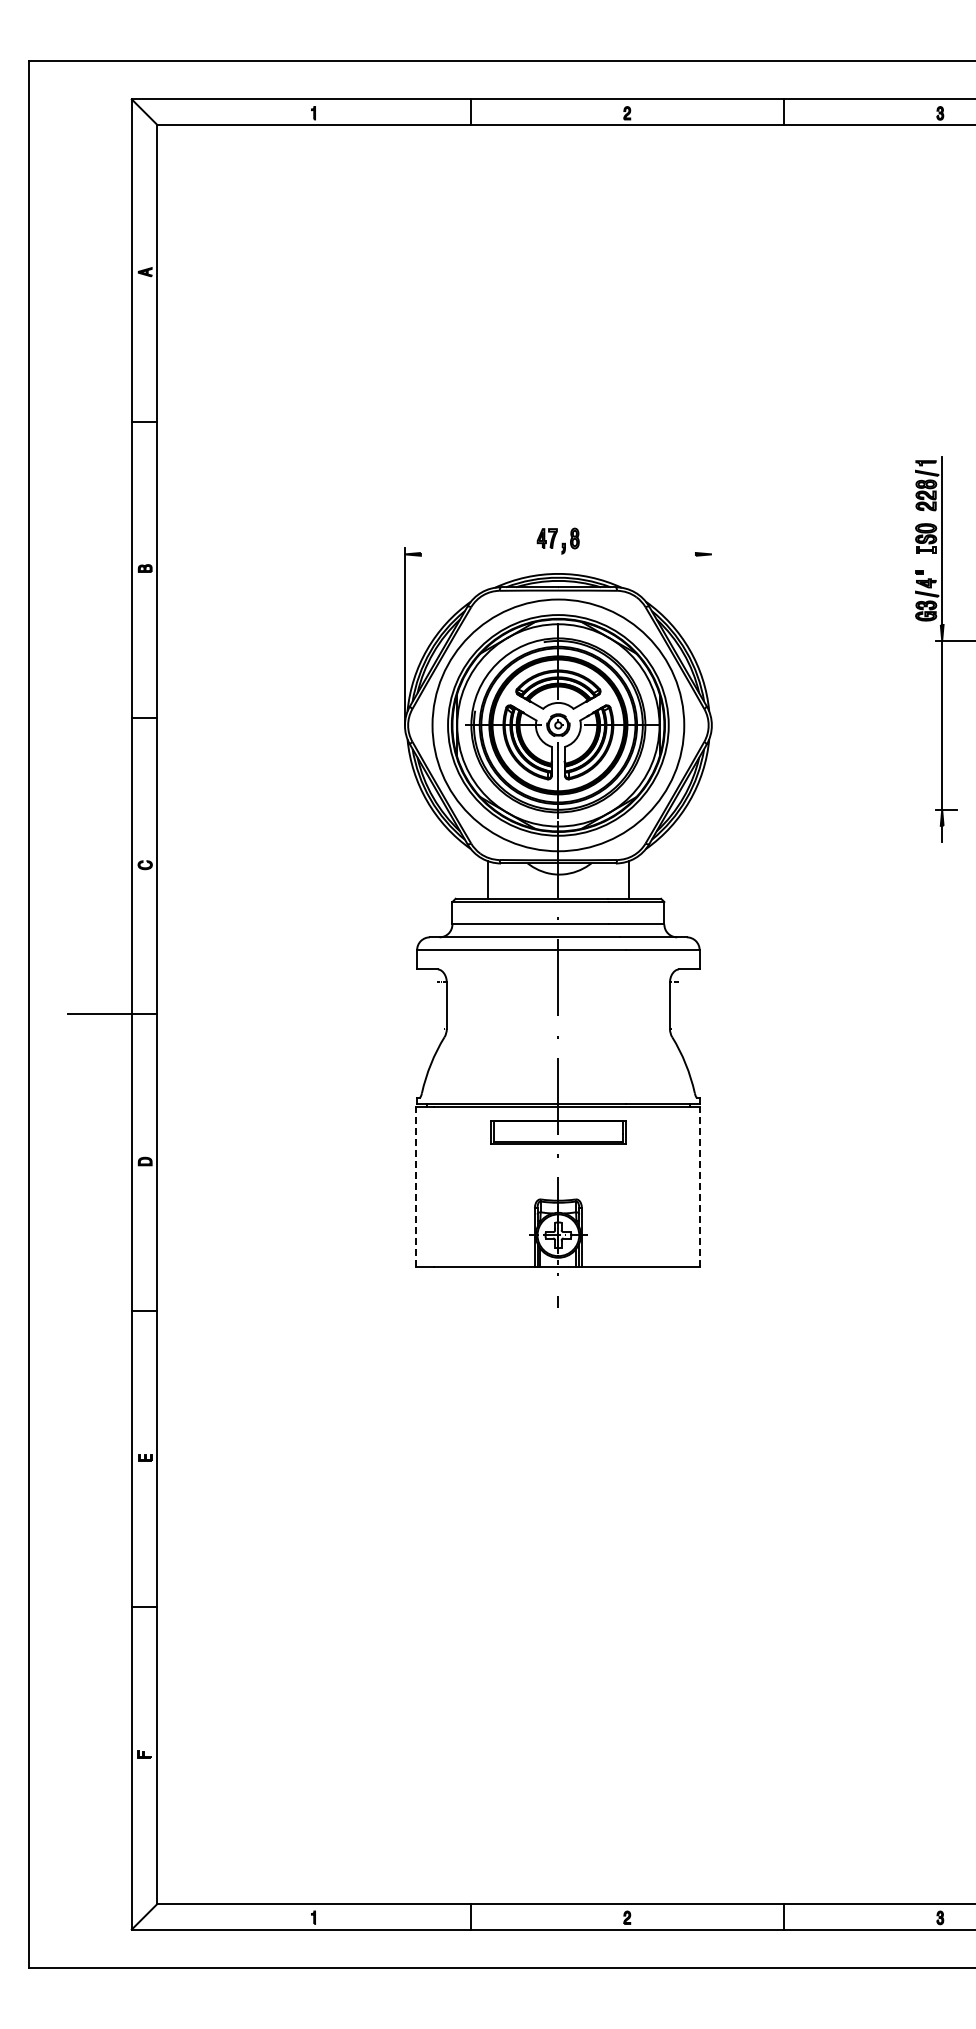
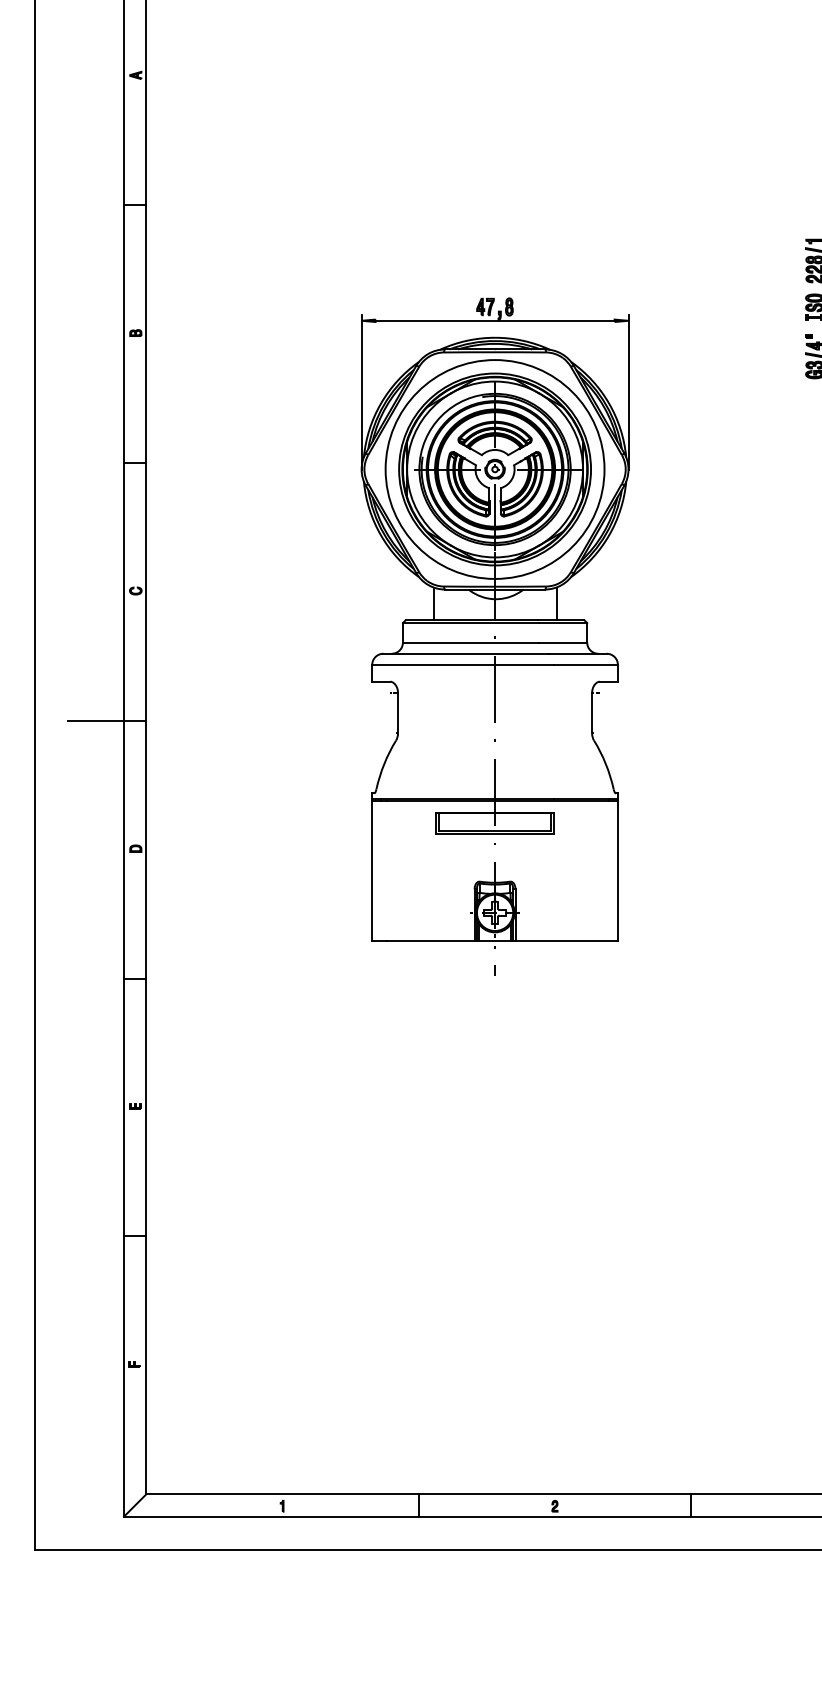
line: (557, 554) -> (494, 320), added
line: (711, 636) -> (628, 392), added
line: (416, 1186) -> (371, 870), dashed -> solid
line: (700, 1186) -> (618, 870), dashed -> solid

